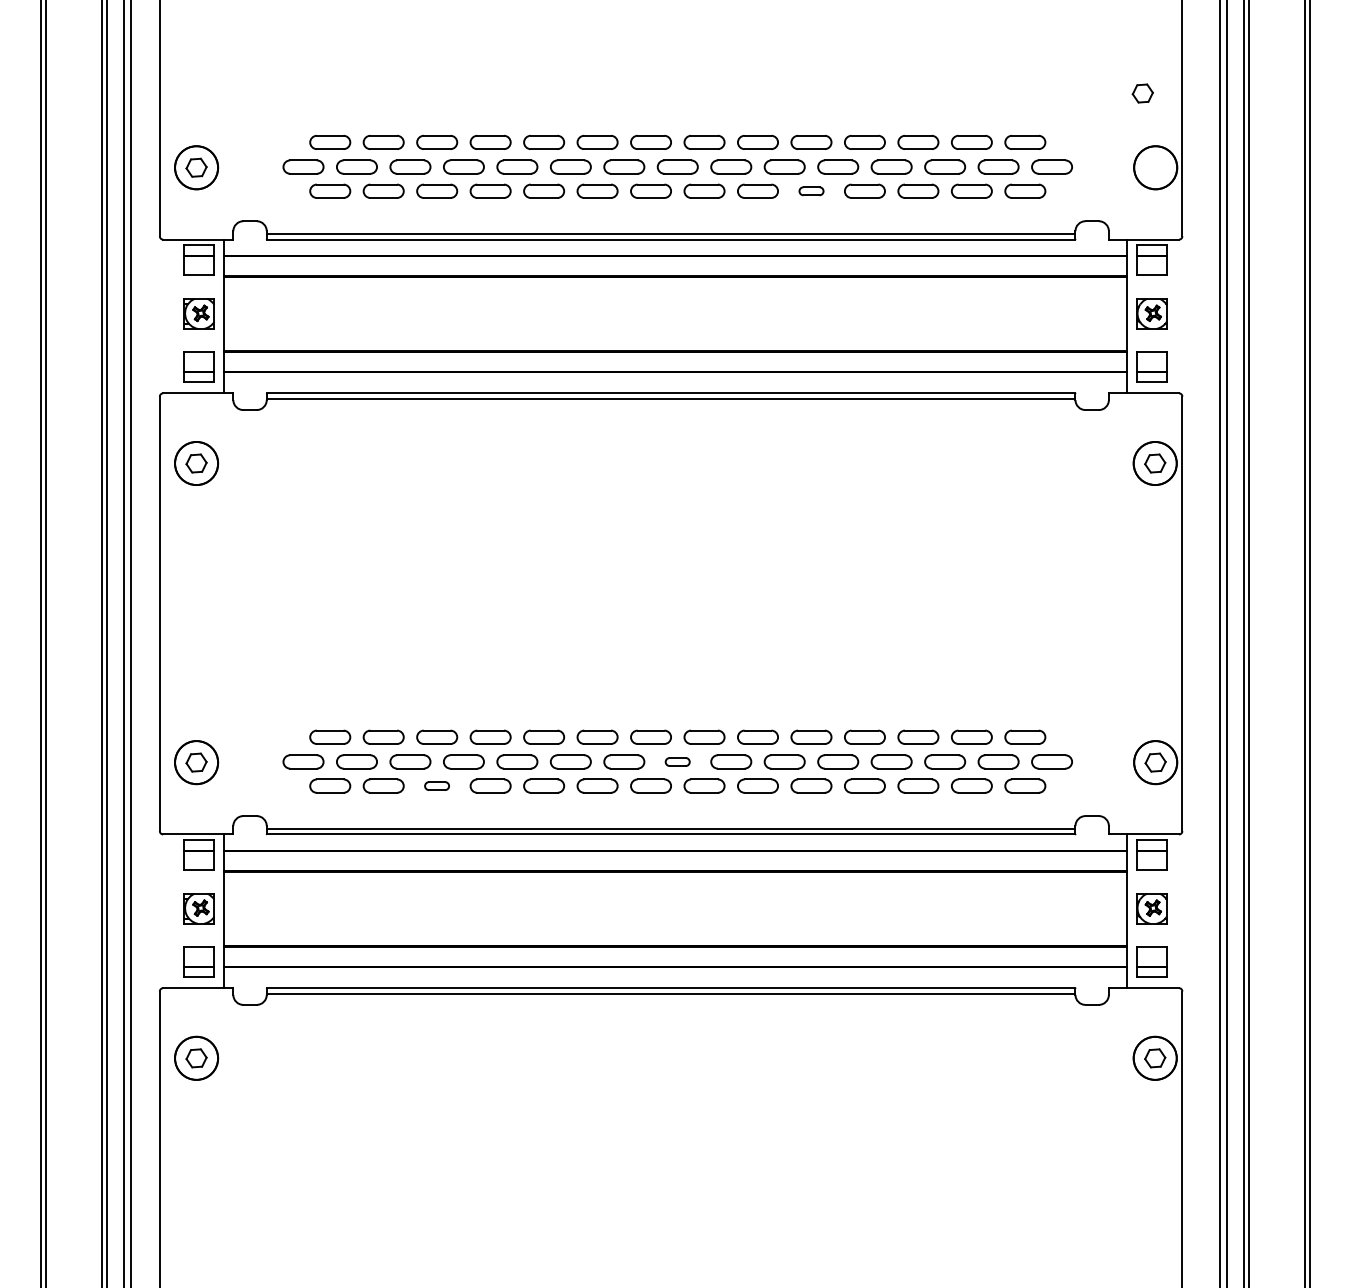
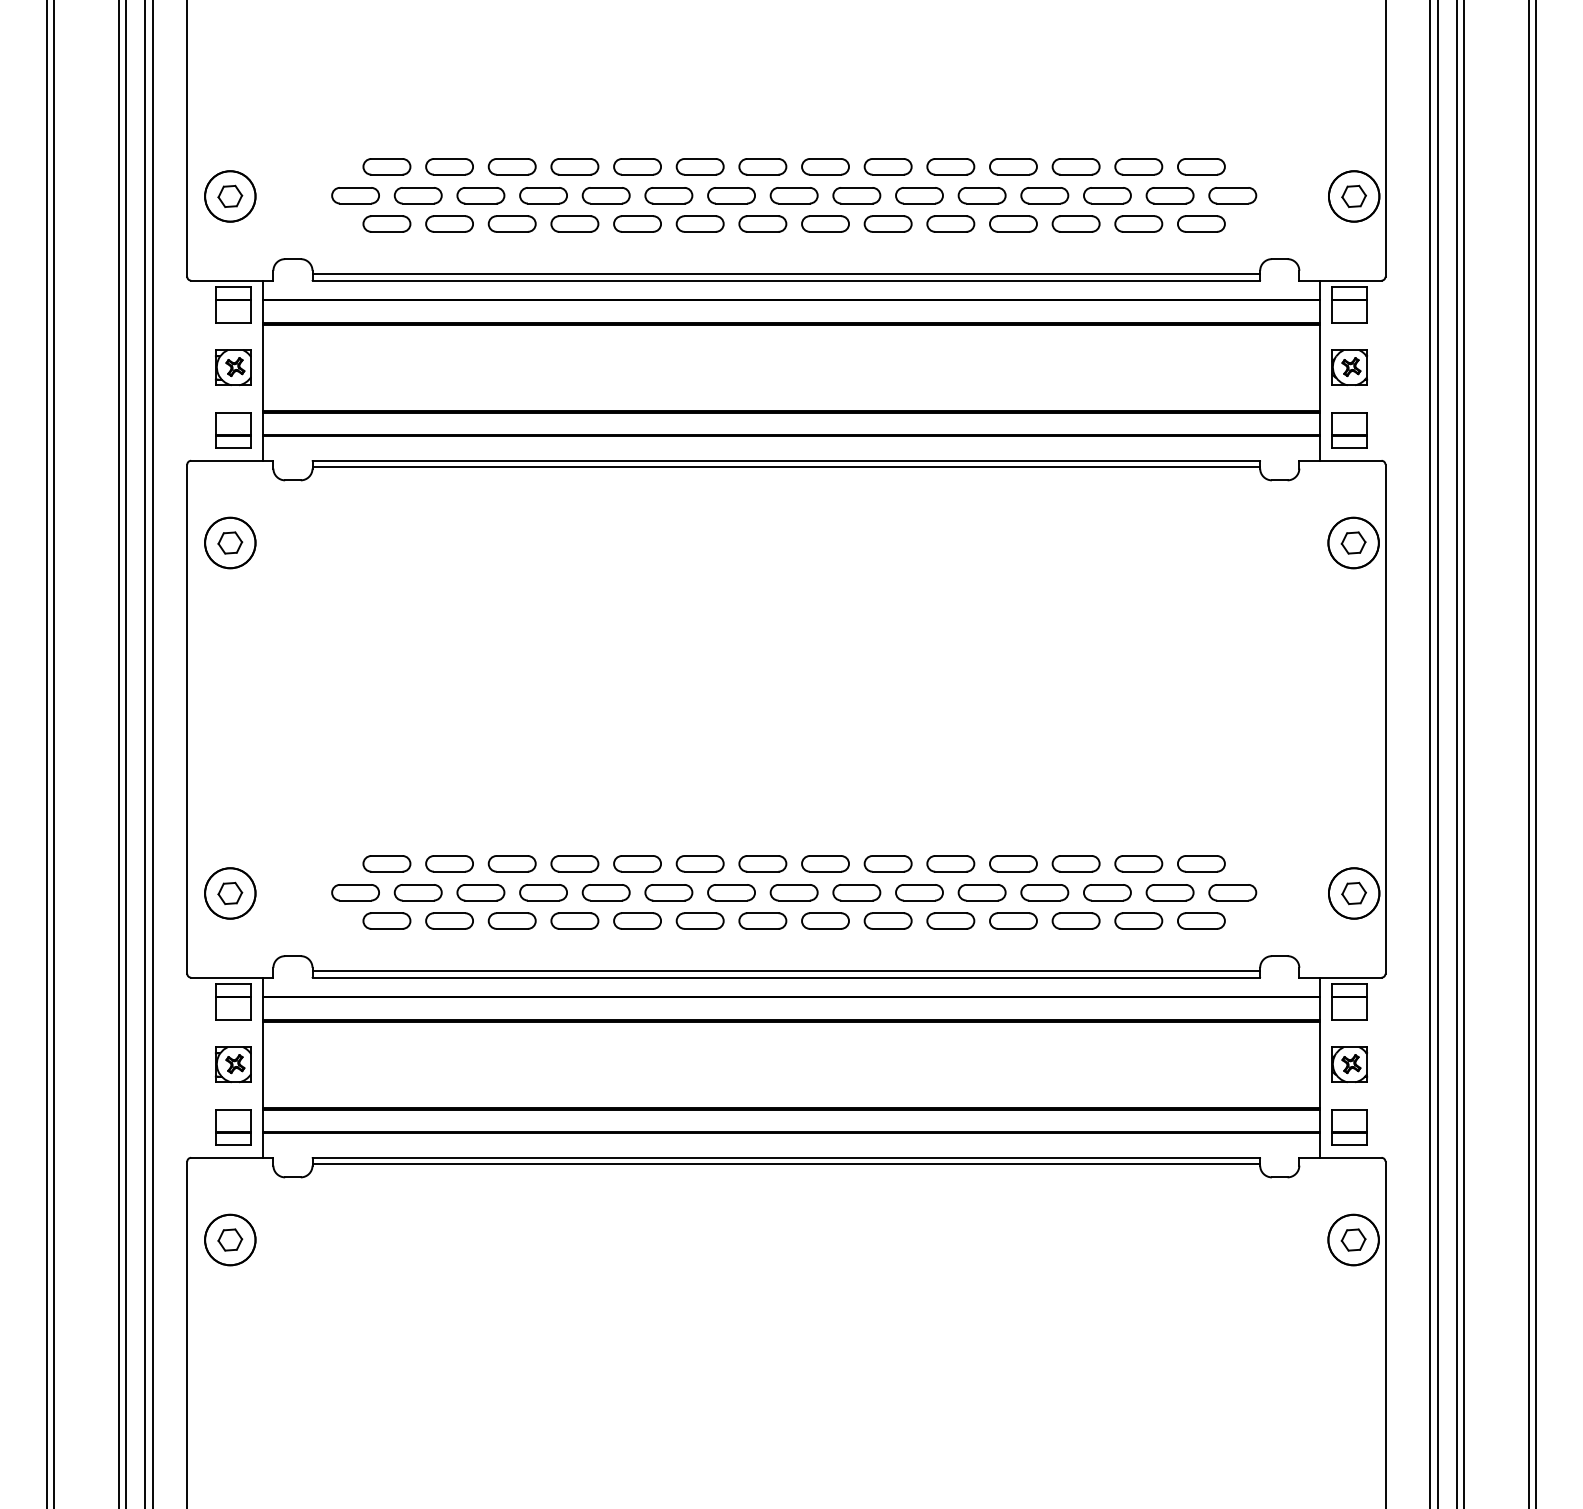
part: (1142, 93) -> (1353, 196), moved
part: (811, 190) -> (950, 223), size x1.67
part: (677, 761) -> (793, 892), size x1.67
part: (436, 785) -> (511, 920), size x1.67

